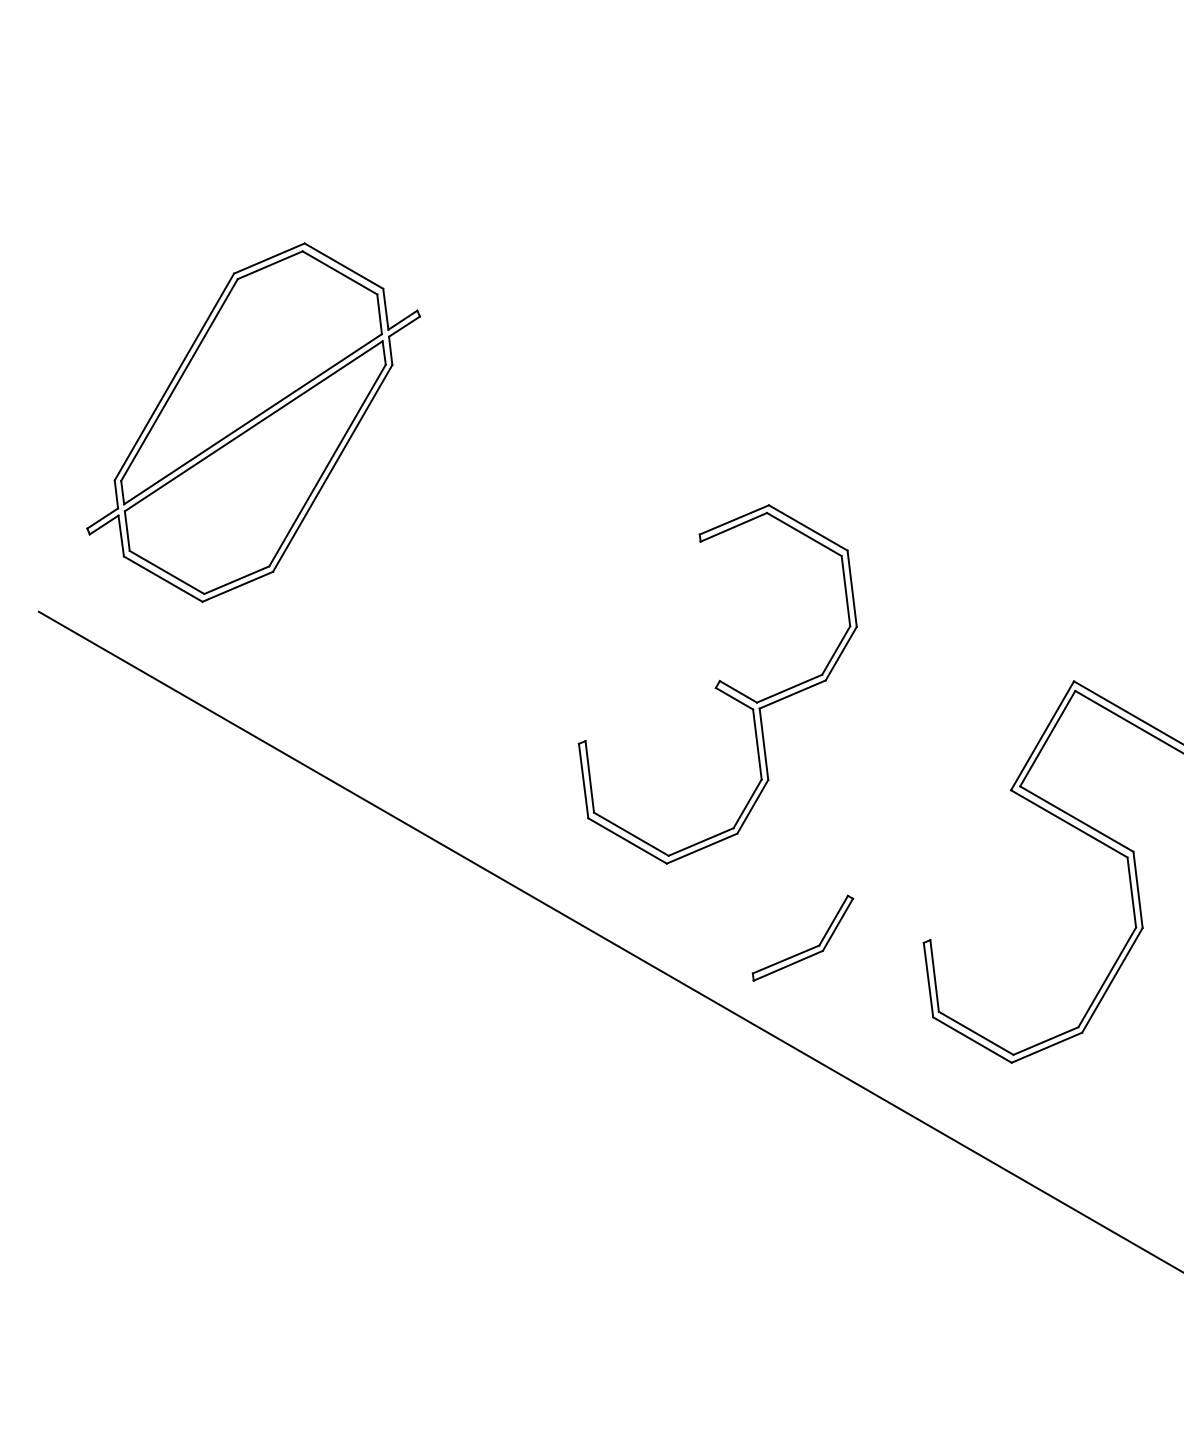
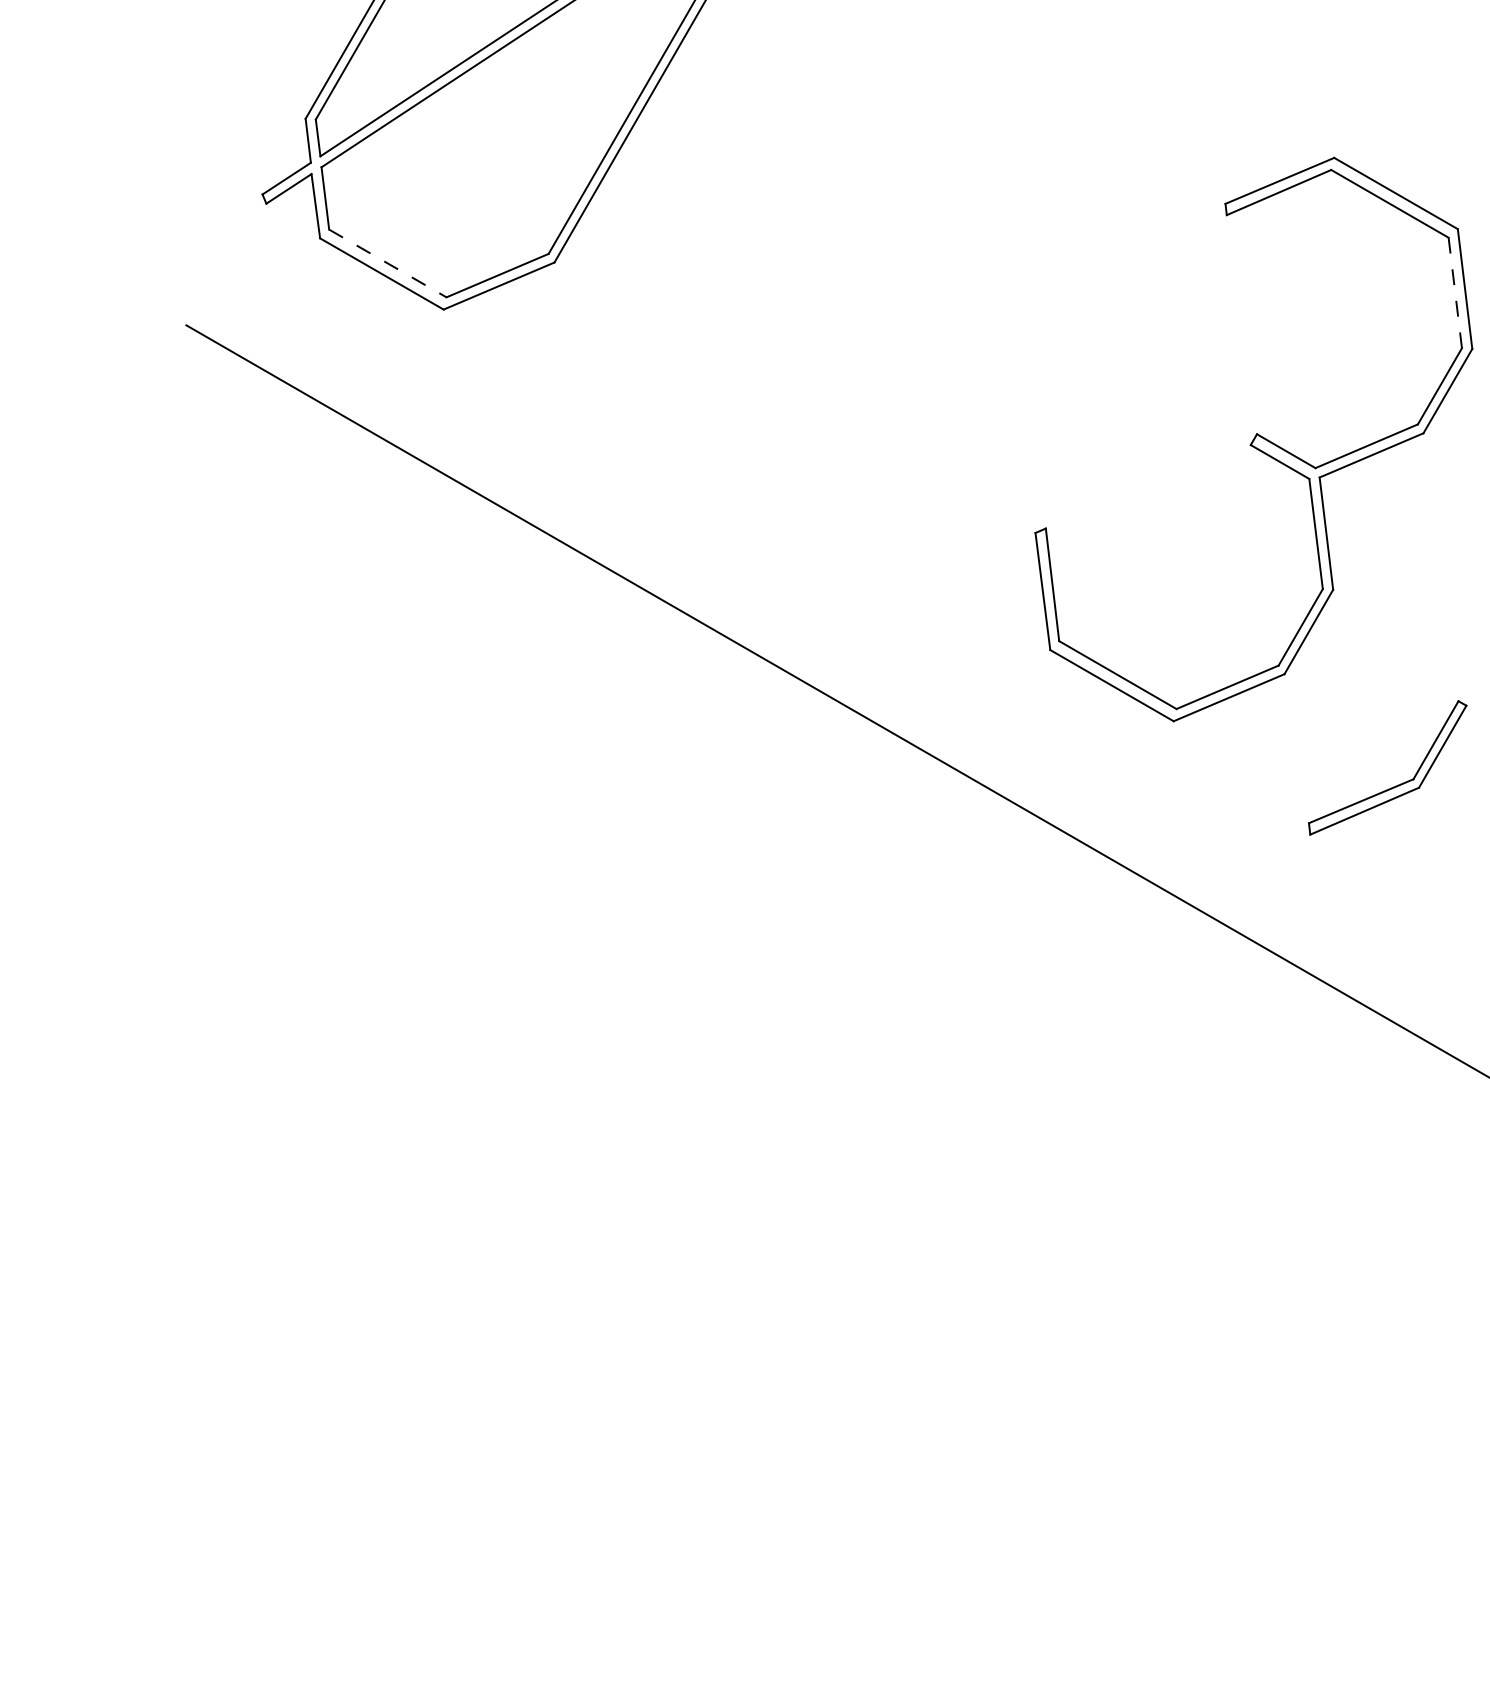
line: (167, 572) -> (388, 263), solid -> dashed
line: (845, 590) -> (1454, 291), solid -> dashed
part: (807, 949) -> (1394, 785), moved

